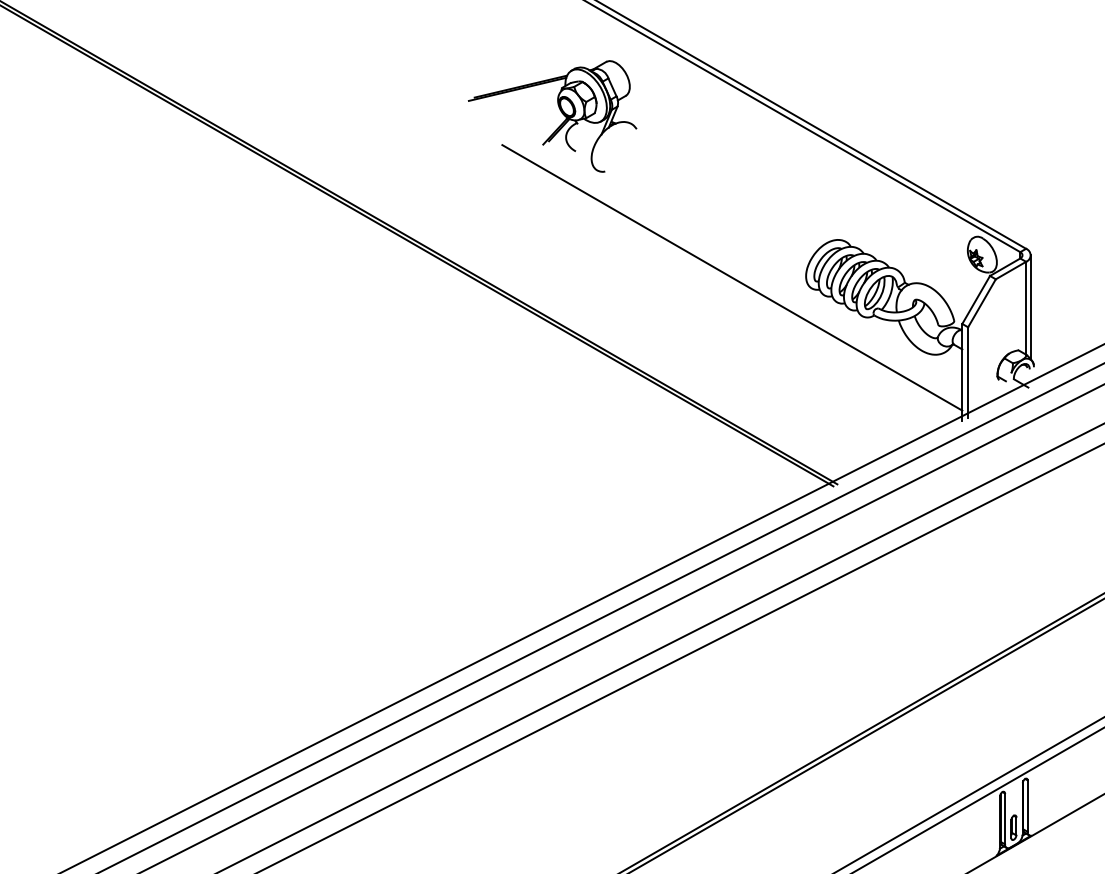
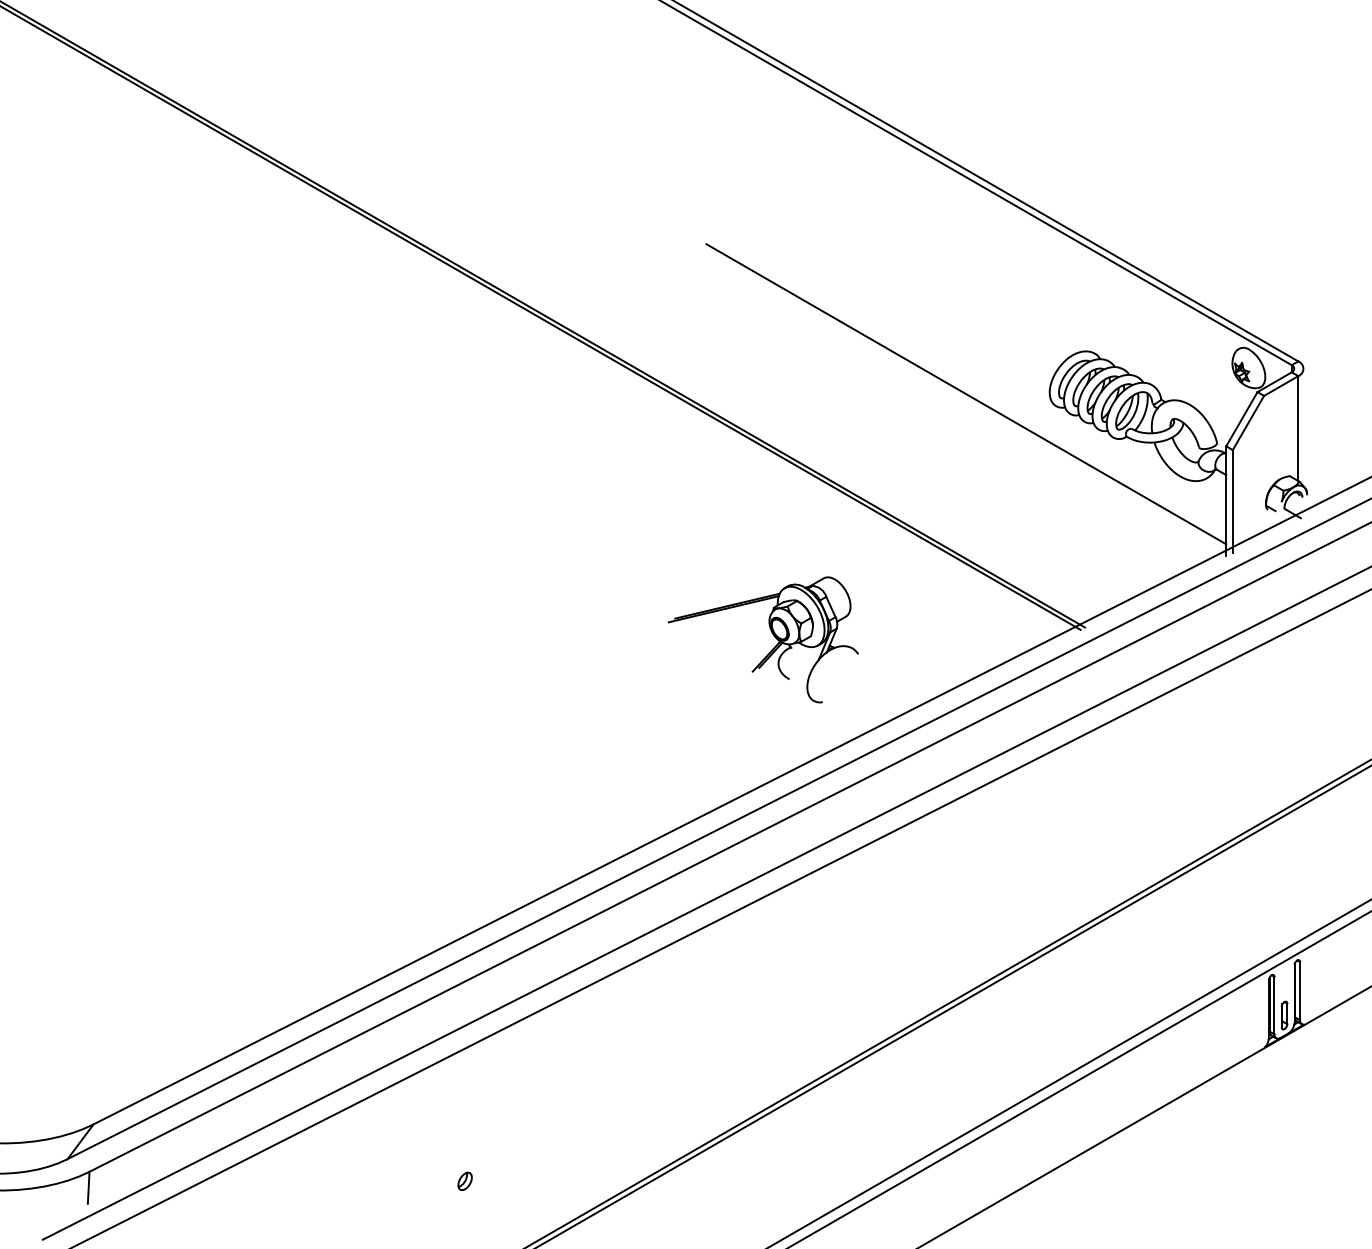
part: (559, 110) -> (771, 633), moved
line: (1030, 307) -> (1303, 427), removed

